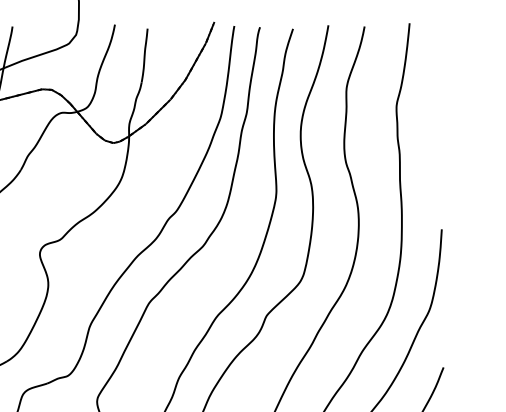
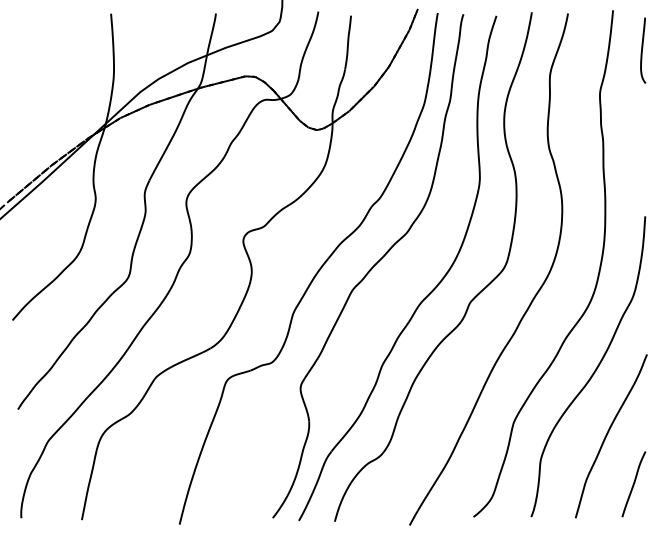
curve: (439, 63) -> (642, 50), added

